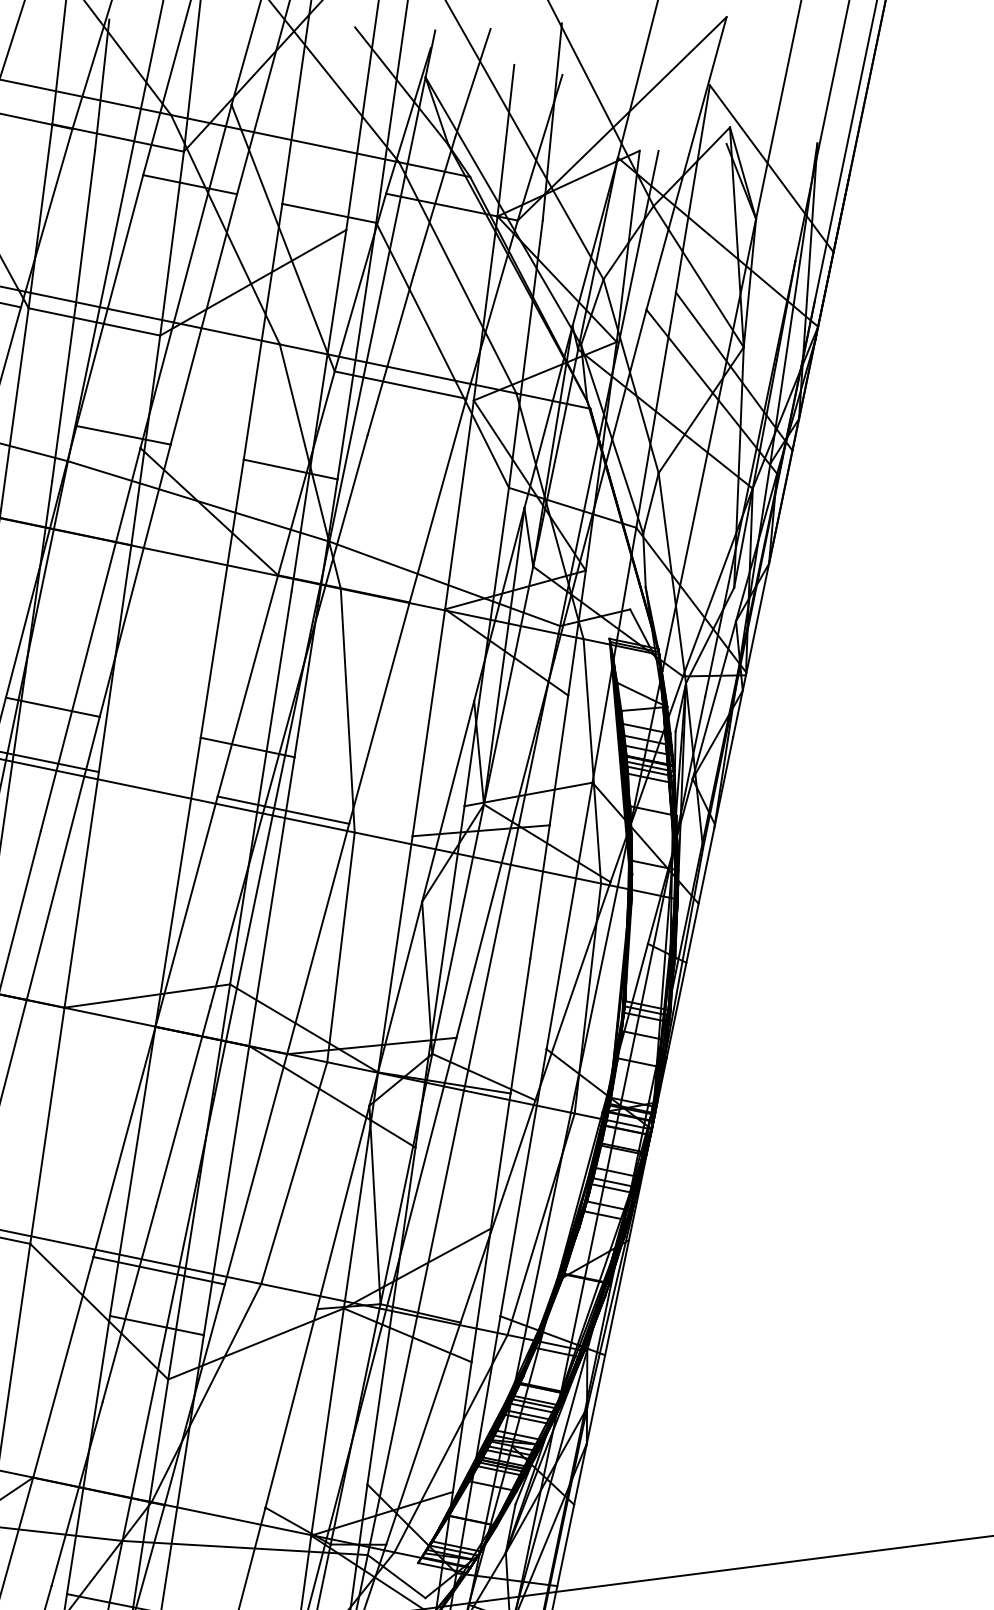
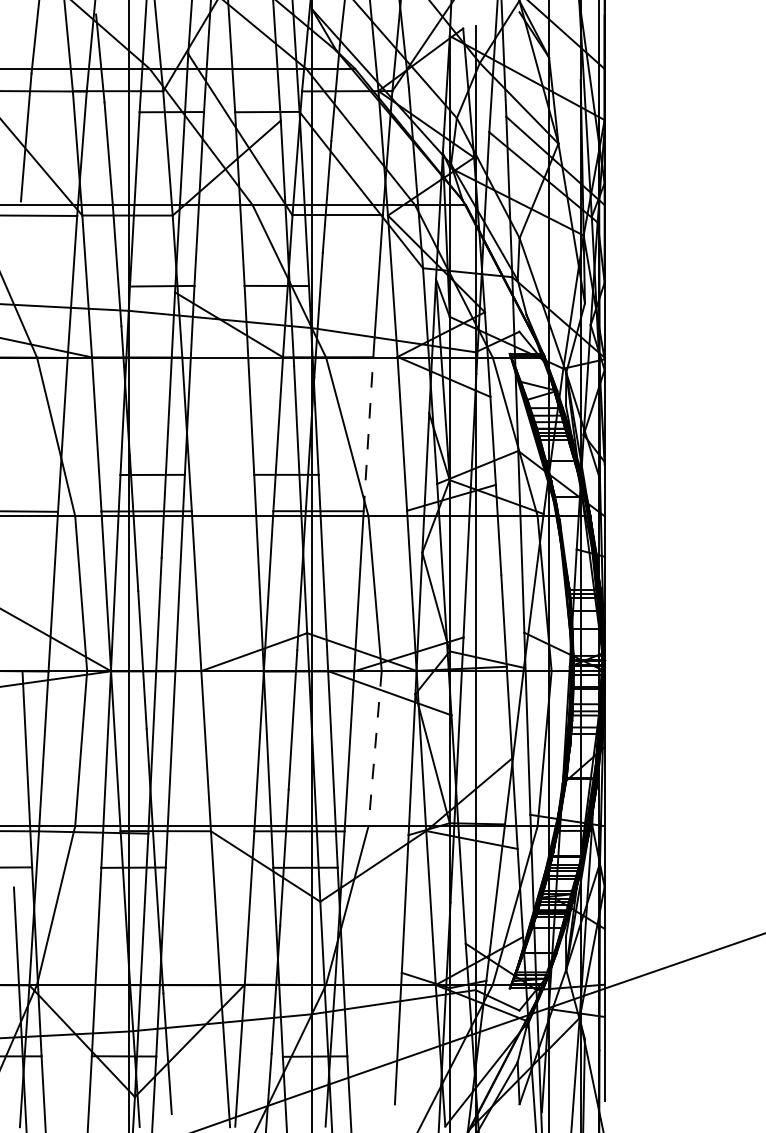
line: (379, 712) -> (368, 433), solid -> dashed
line: (294, 1172) -> (375, 748), solid -> dashed

